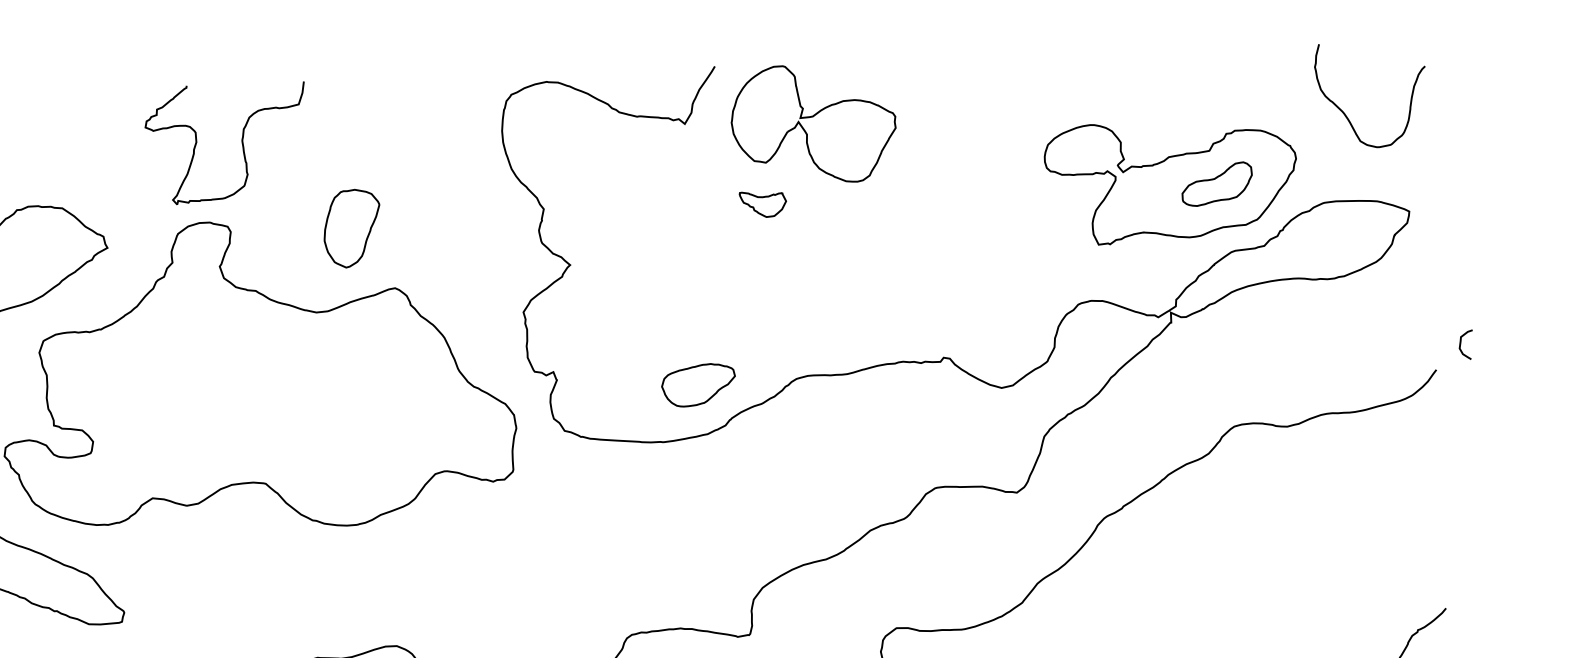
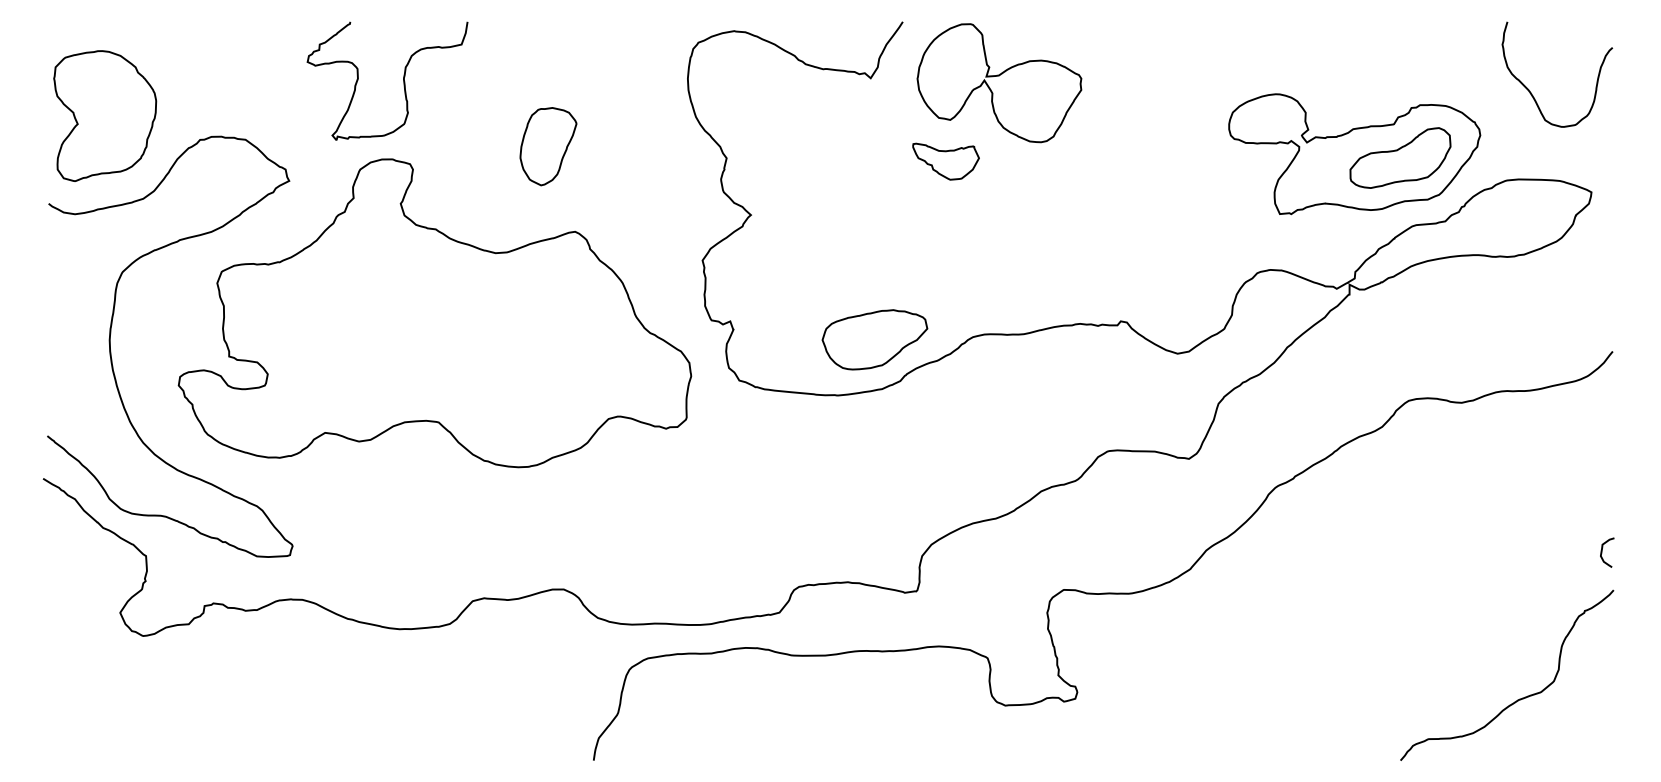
curve: (241, 142) -> (403, 80), moved
part: (1217, 183) -> (1400, 157), size x1.43
part: (762, 204) -> (945, 161), size x1.43
part: (352, 228) -> (548, 146), moved
curve: (1461, 344) -> (1602, 552), moved
part: (698, 384) -> (874, 339), size x1.43

